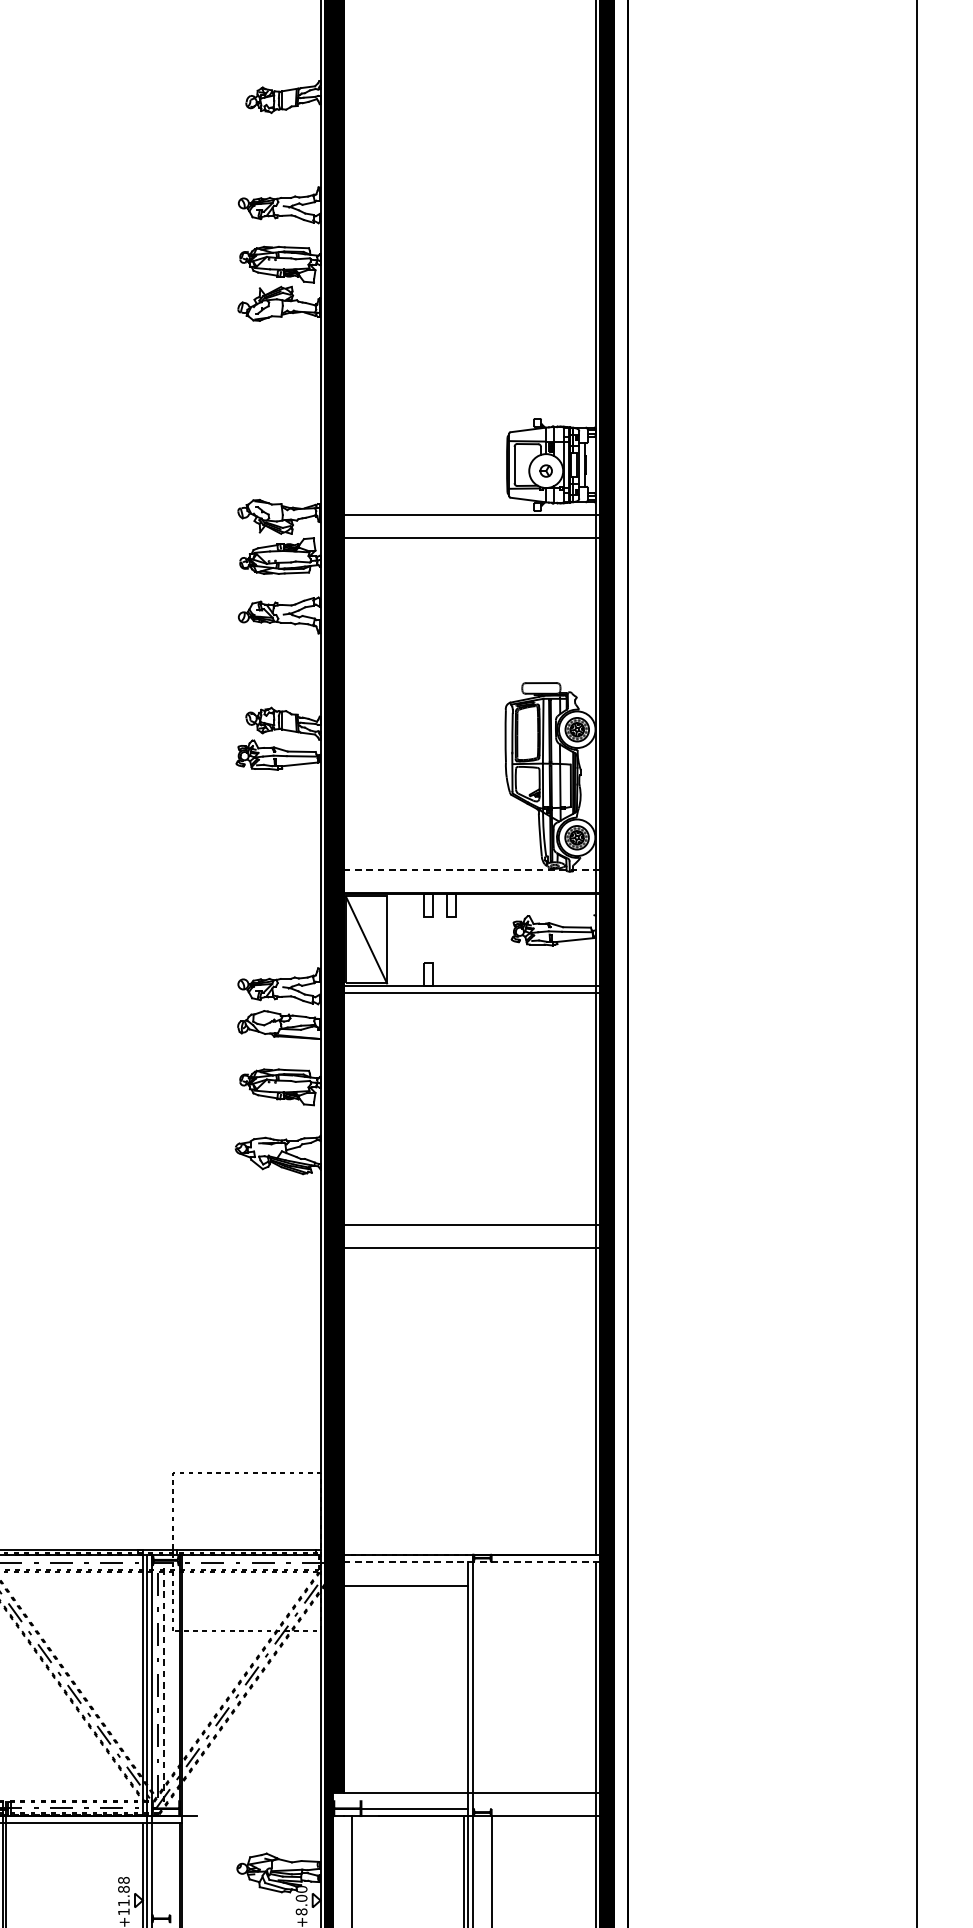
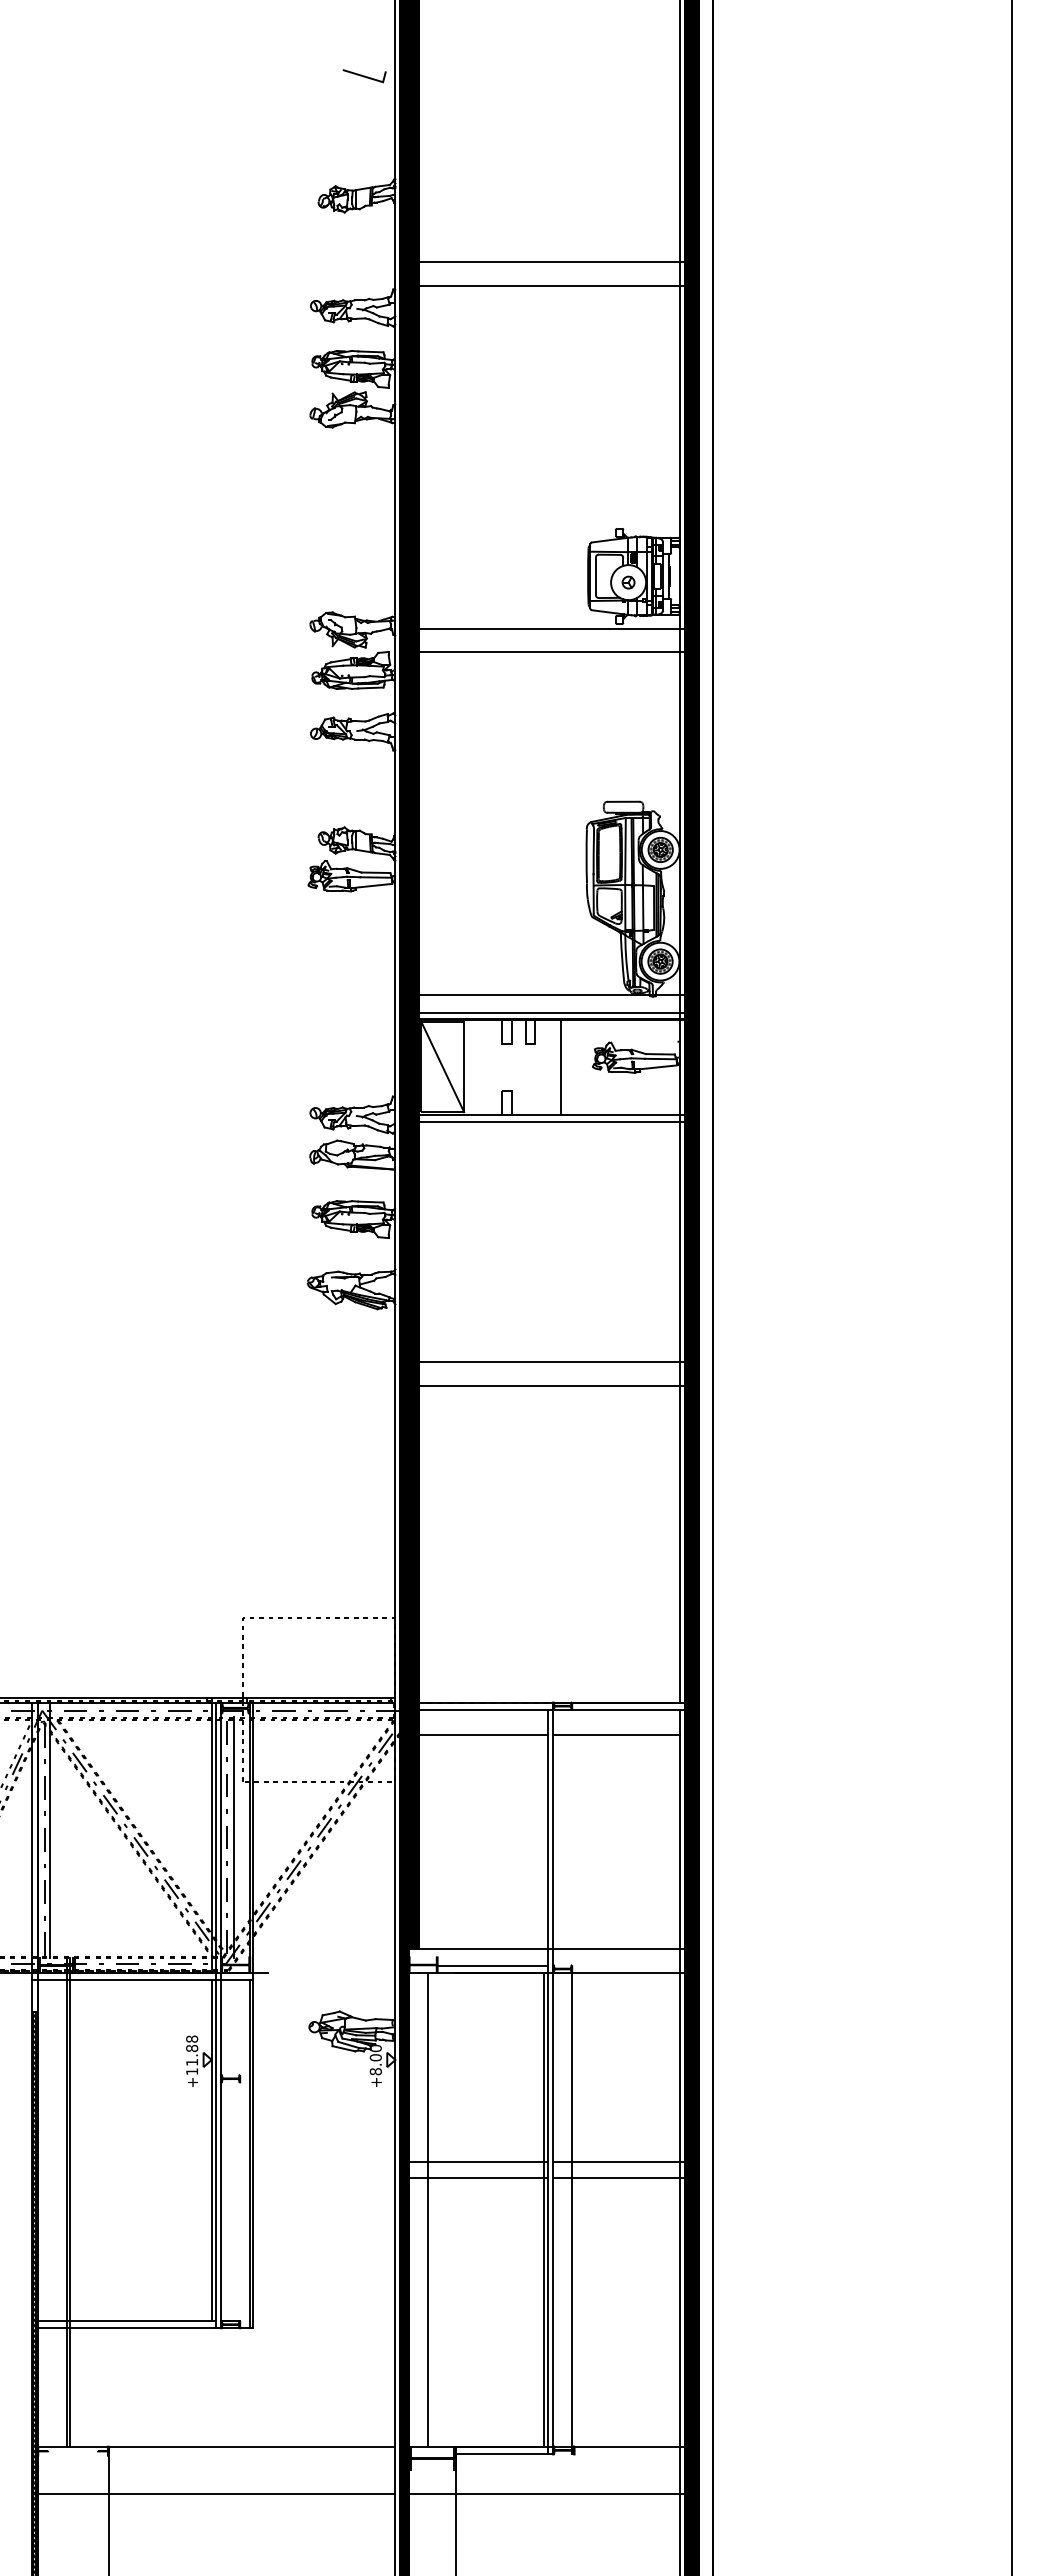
line: (471, 160) -> (551, 261), added
line: (471, 183) -> (551, 285), added
line: (471, 870) -> (551, 995), dashed -> solid
line: (471, 886) -> (551, 1012), added
line: (481, 939) -> (561, 1066), added
line: (471, 1561) -> (551, 1709), dashed -> solid
line: (534, 1586) -> (616, 1735), added
line: (164, 1685) -> (234, 1837), dashed -> solid

